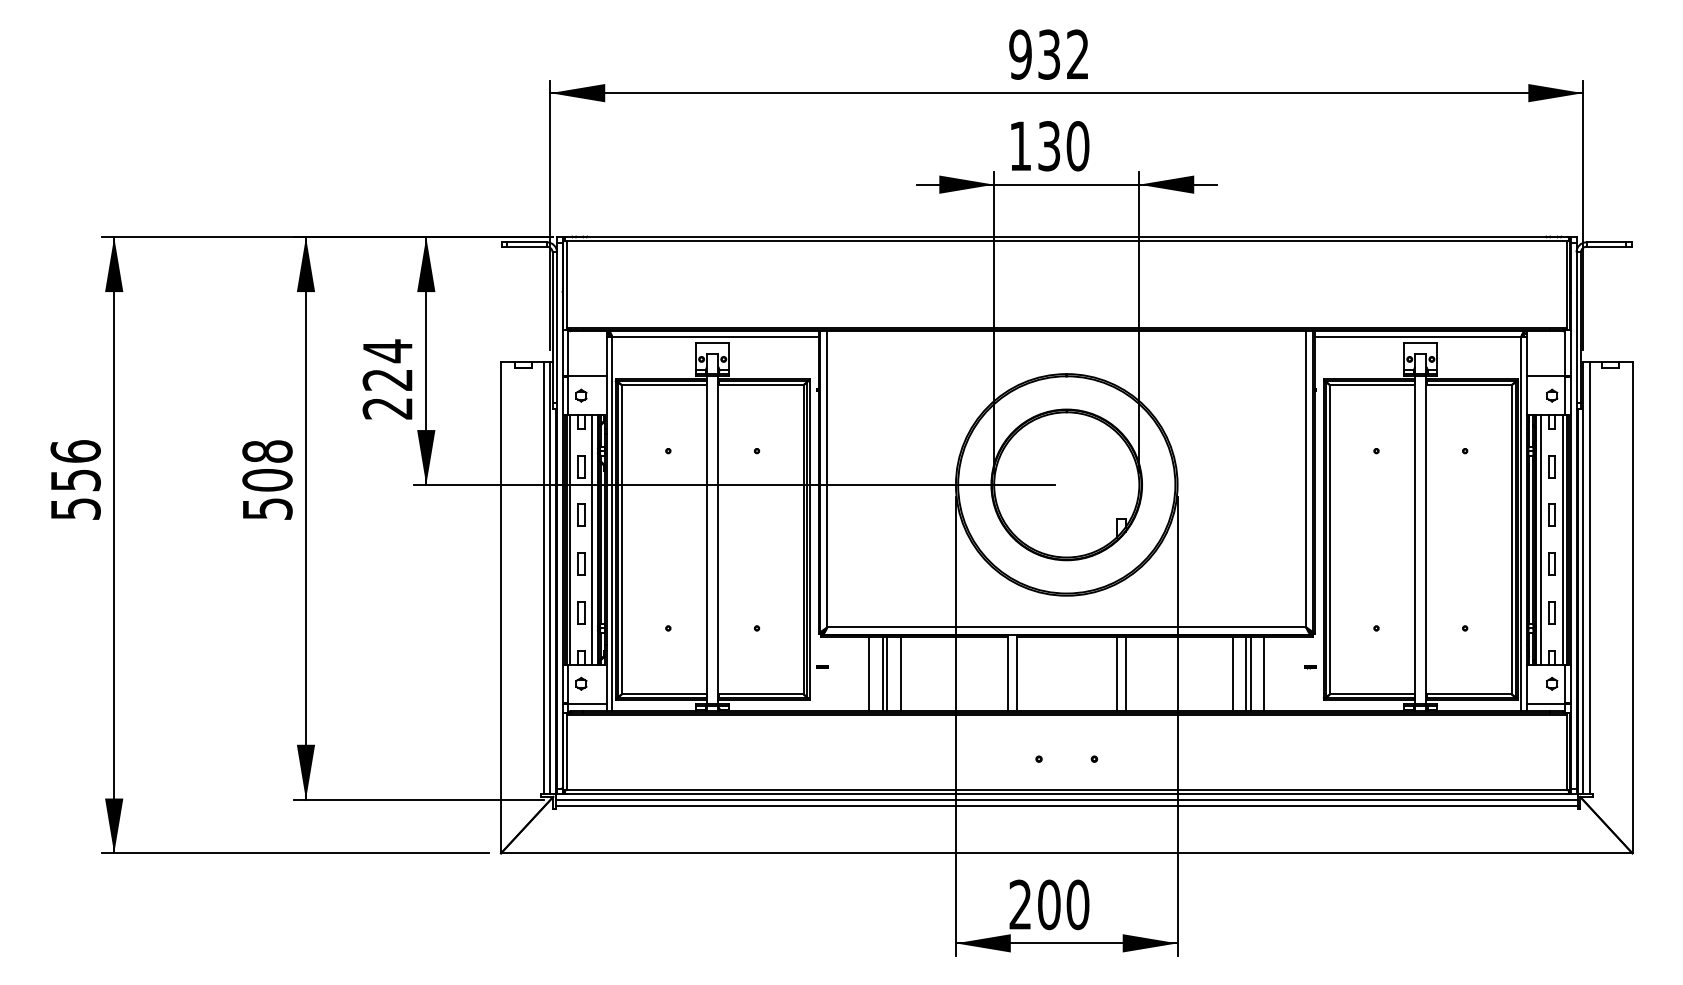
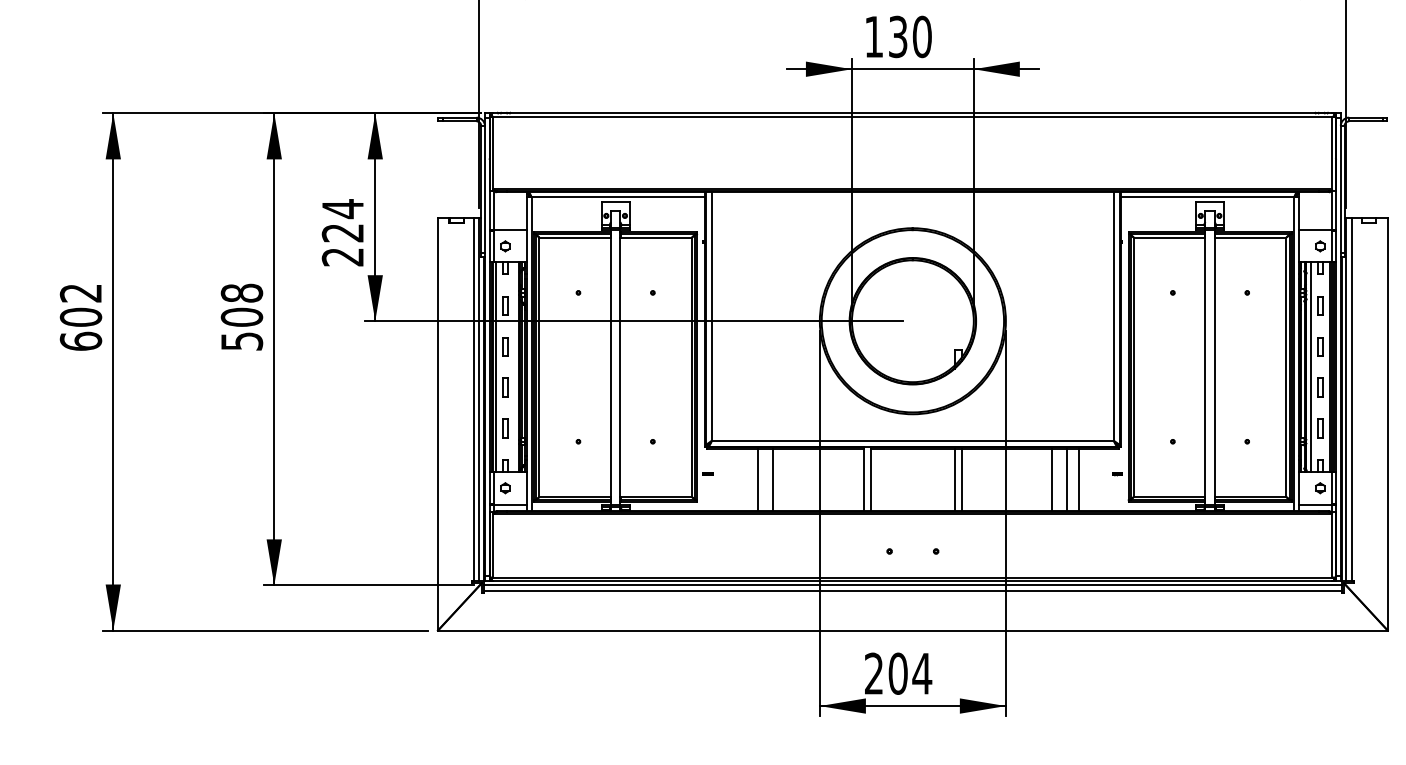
text: (75, 480) -> (80, 317), 556 -> 602
line: (592, 539) -> (514, 367), removed
line: (869, 673) -> (747, 479), removed
line: (887, 673) -> (762, 479), removed
line: (1246, 673) -> (1063, 479), removed
text: (1077, 904) -> (921, 673), 200 -> 204

